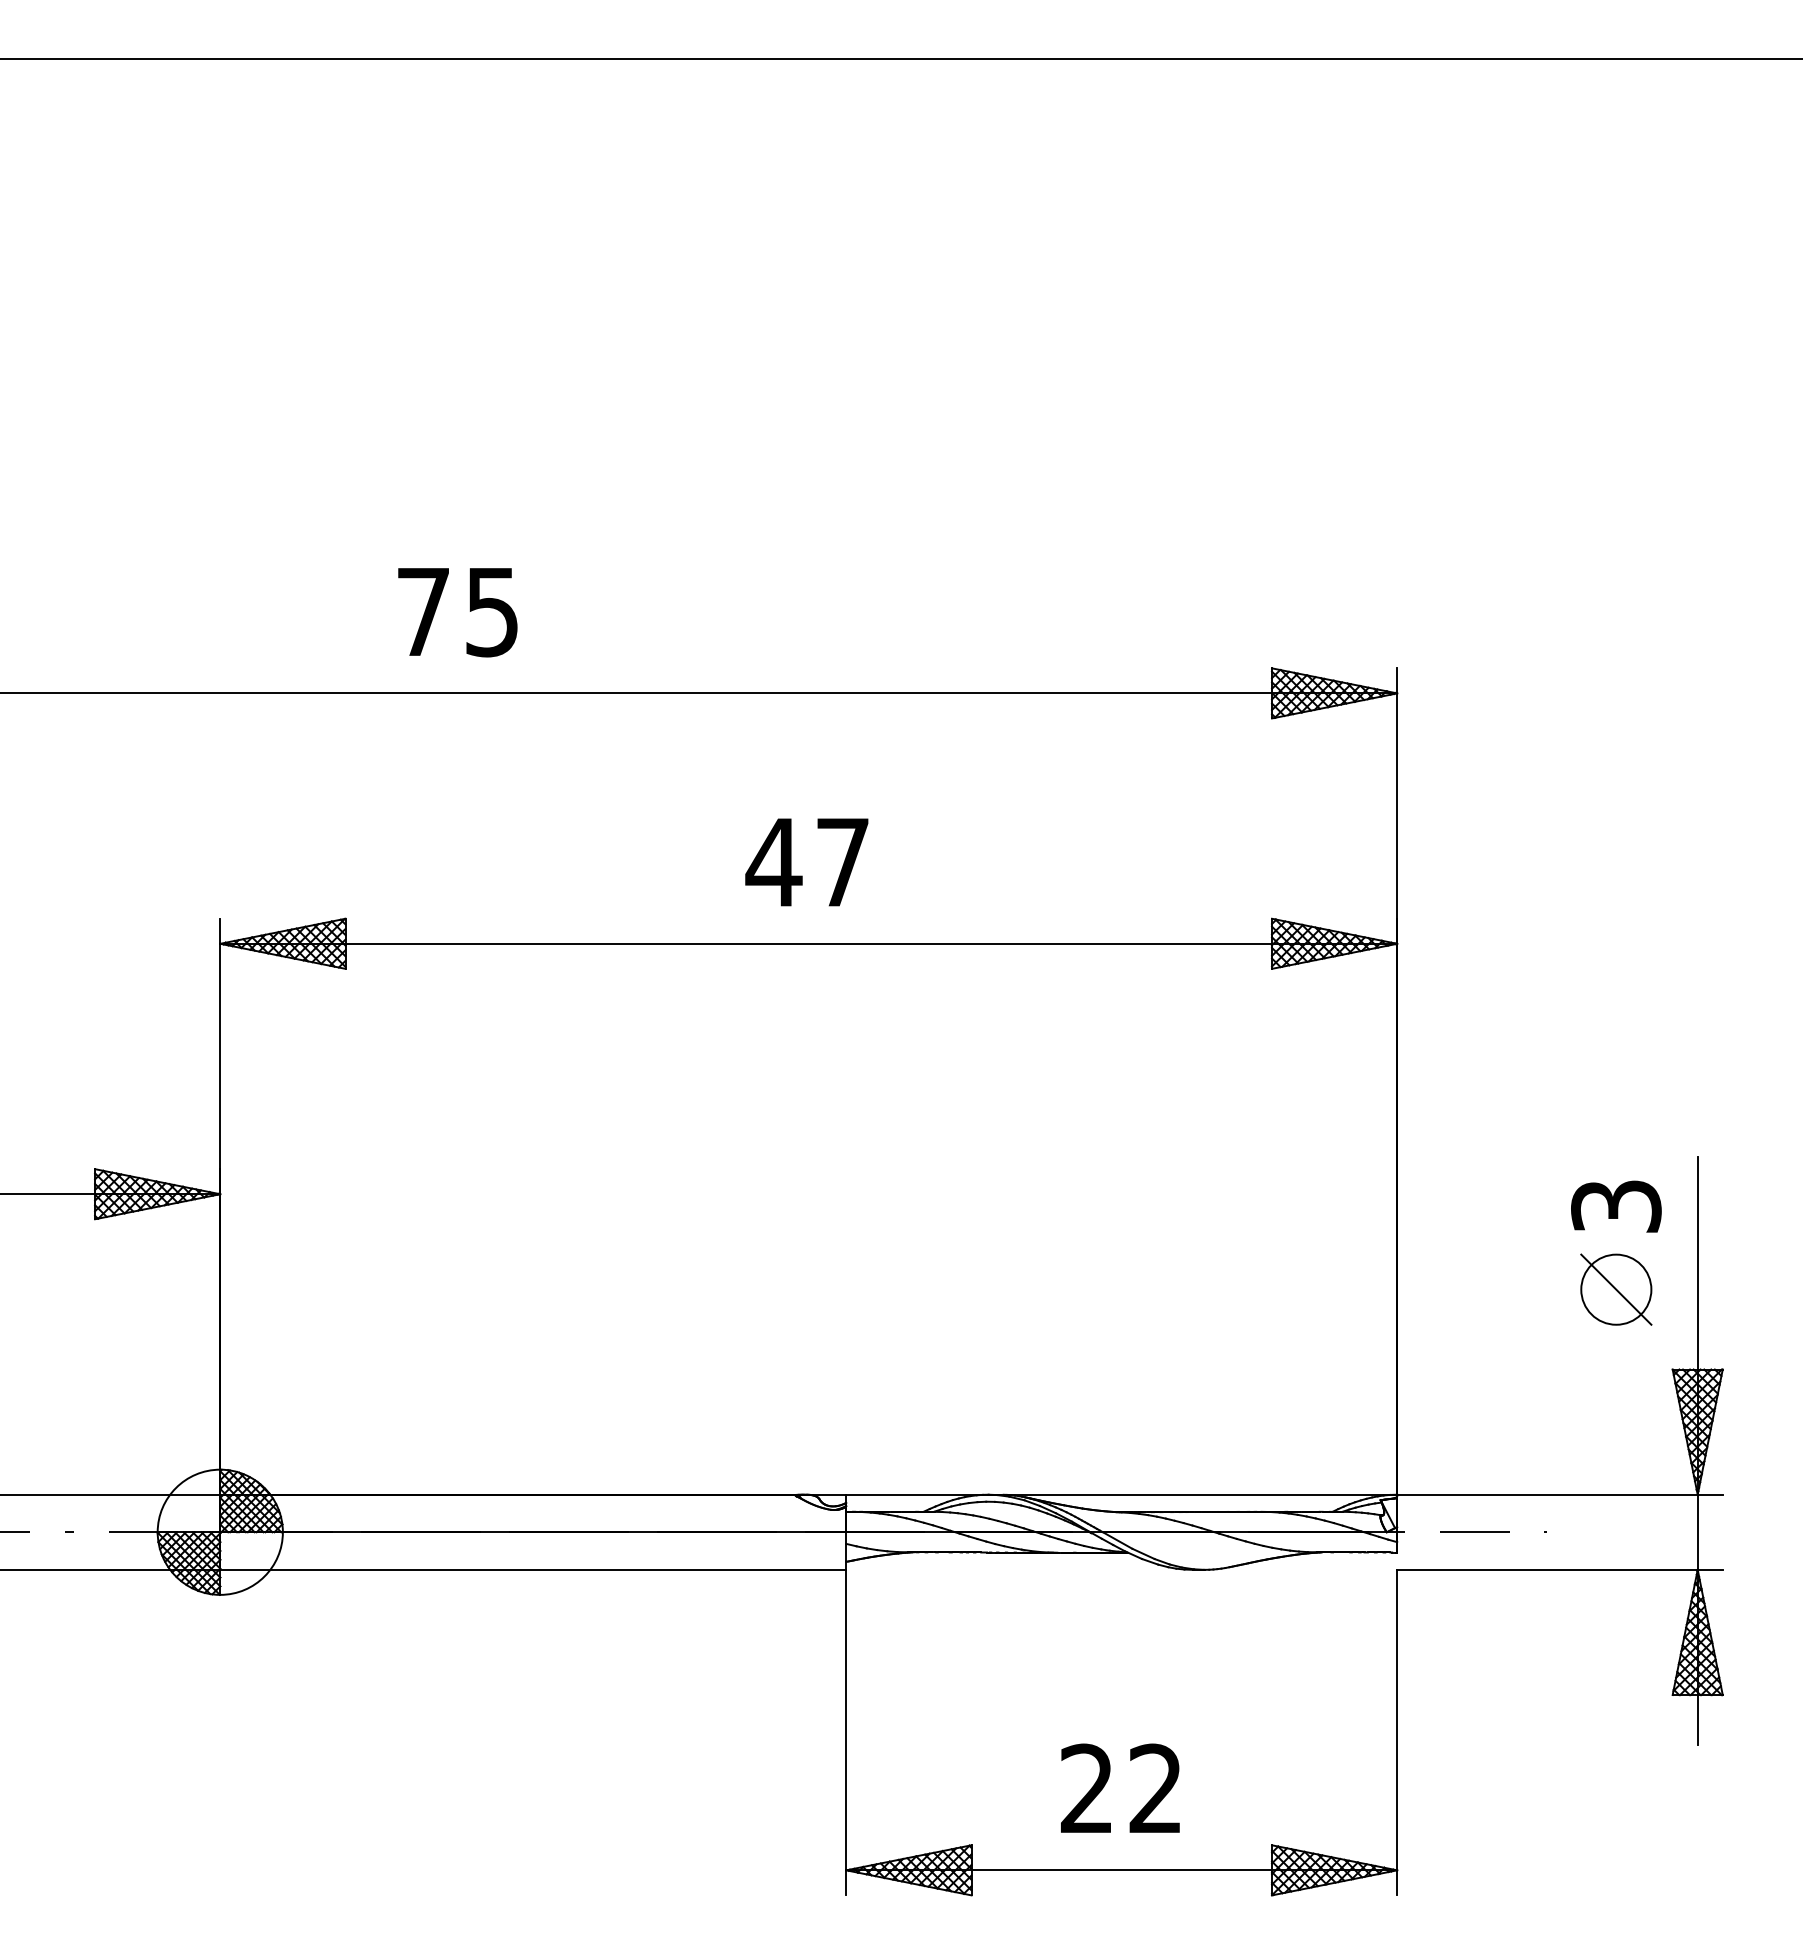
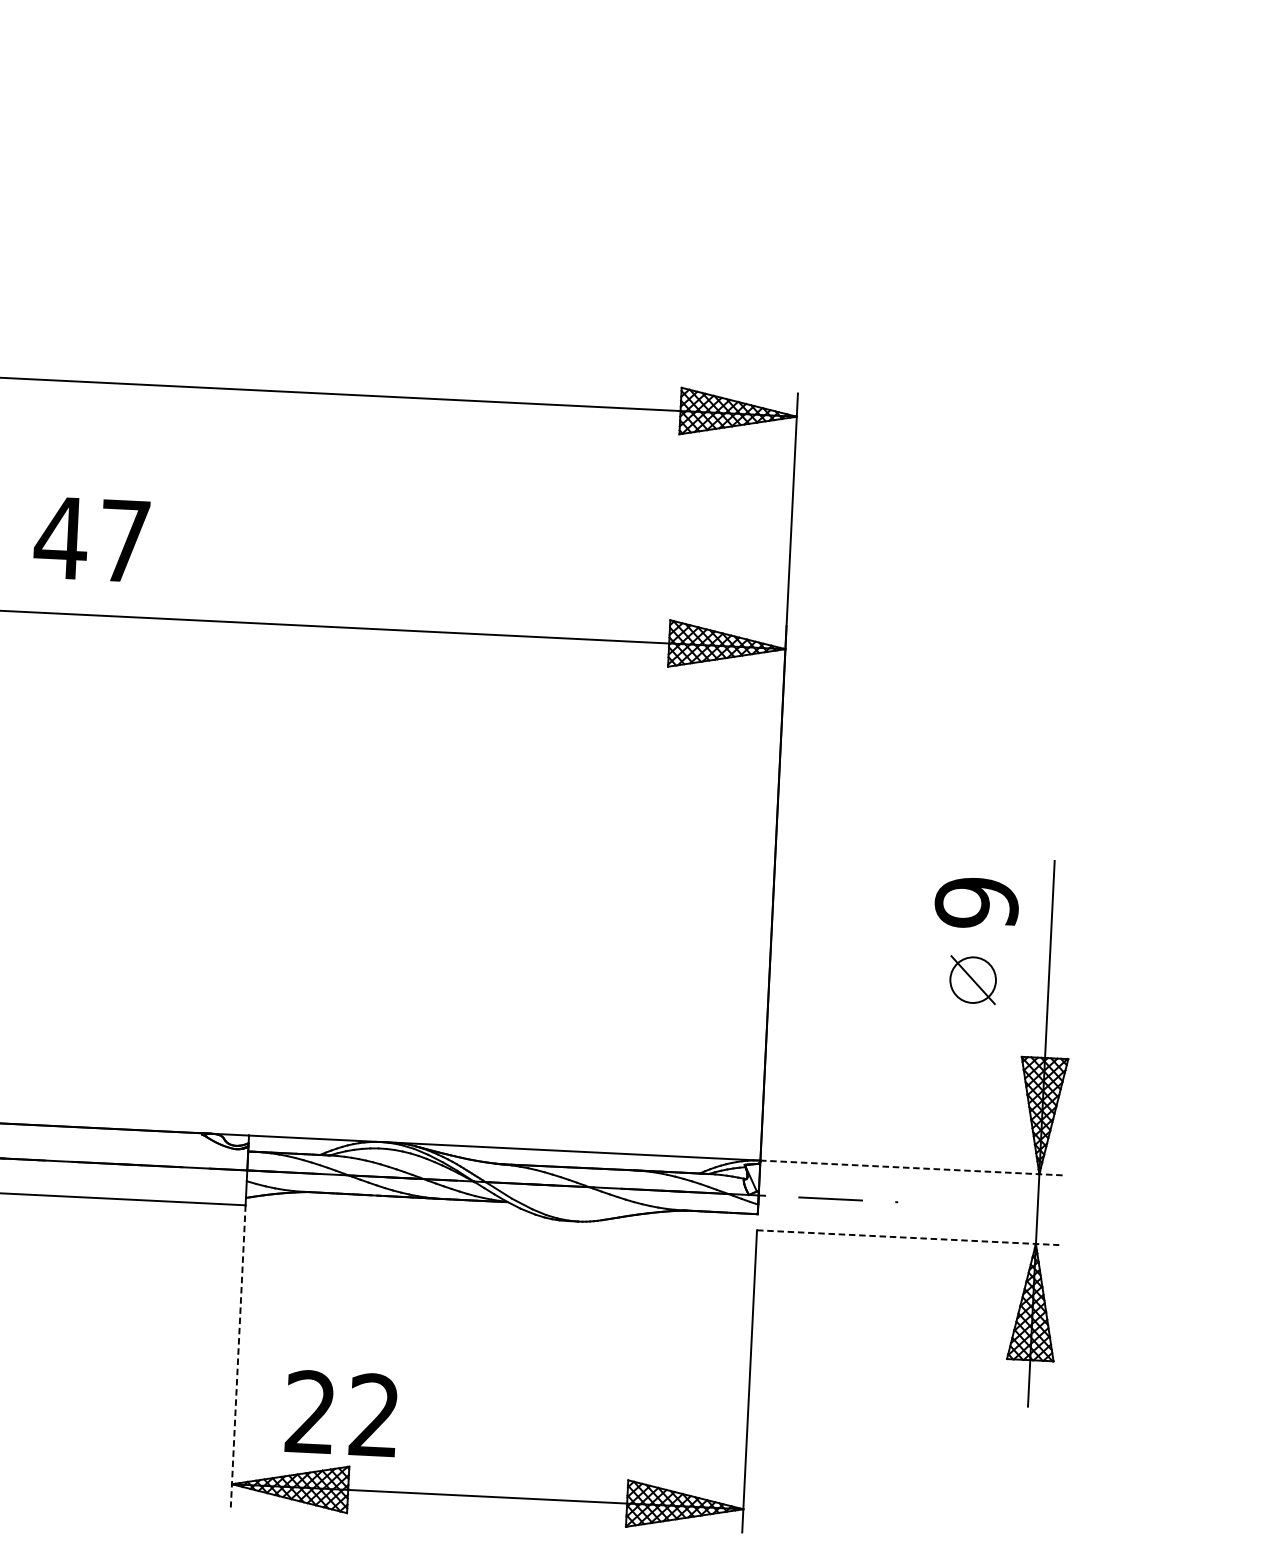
text: (806, 862) -> (91, 539), moved
text: (1616, 1206) -> (977, 902), 3 -> 9
part: (1616, 1289) -> (973, 980), size x0.7
line: (1559, 1494) -> (911, 1167), solid -> dashed
line: (1559, 1569) -> (907, 1237), solid -> dashed
line: (846, 1732) -> (238, 1356), solid -> dashed
text: (1120, 1787) -> (341, 1412), moved

